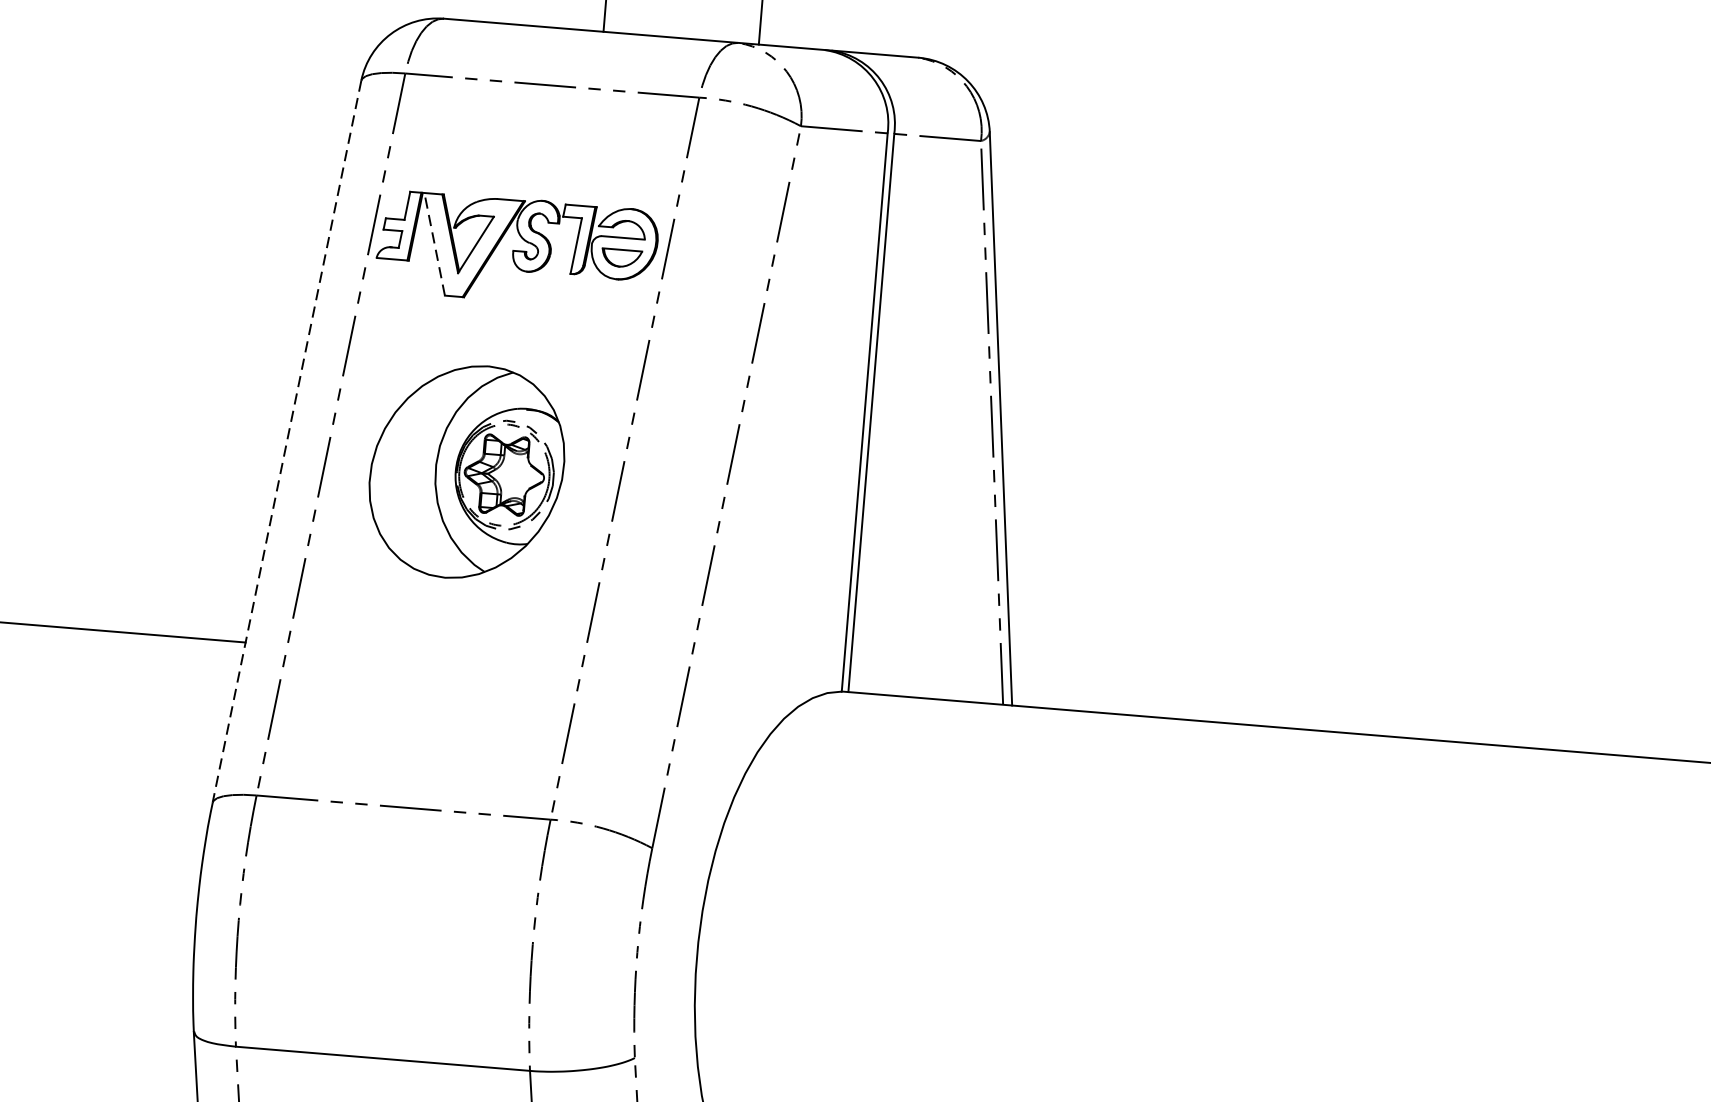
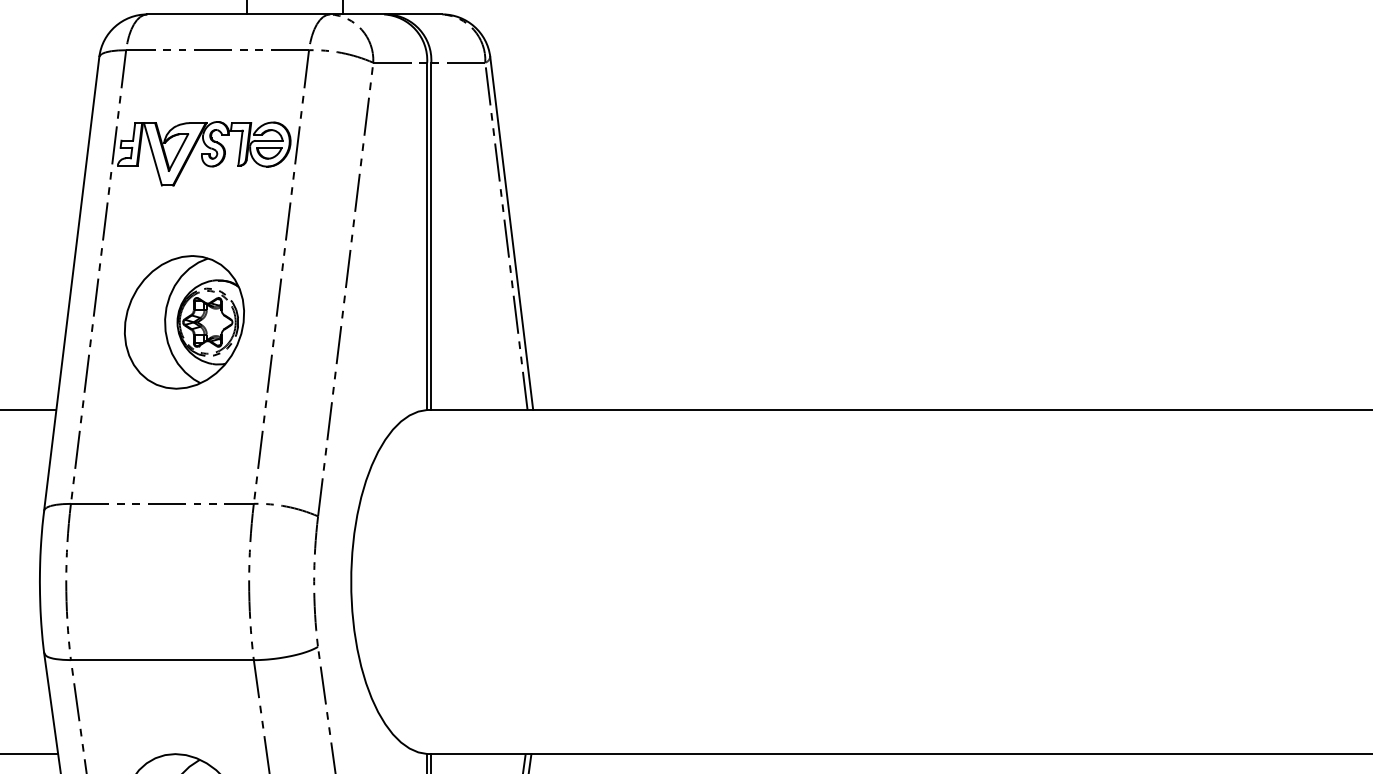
line: (434, 242) -> (152, 153), dashed -> solid
line: (286, 442) -> (71, 284), dashed -> solid
part: (466, 472) -> (184, 322), moved

